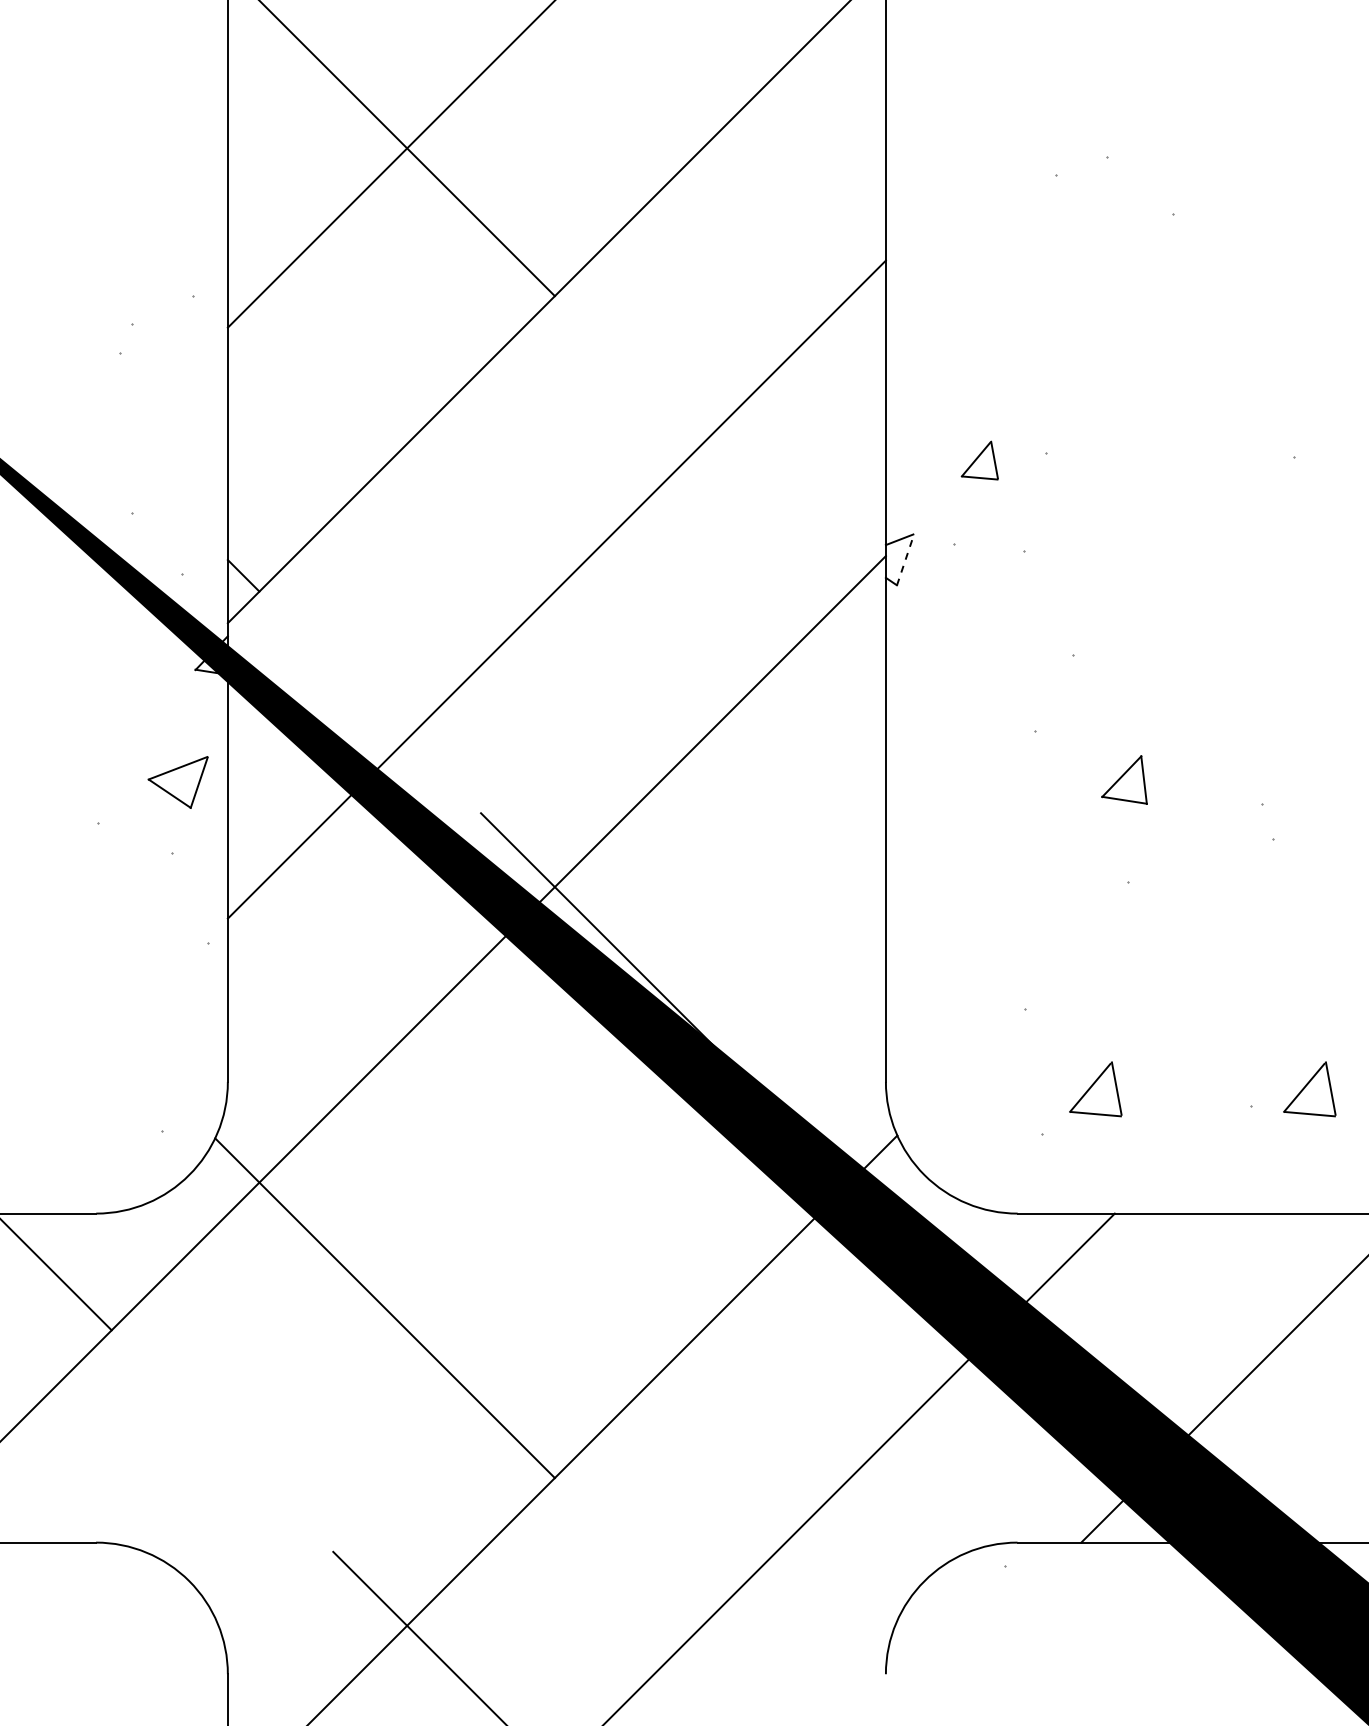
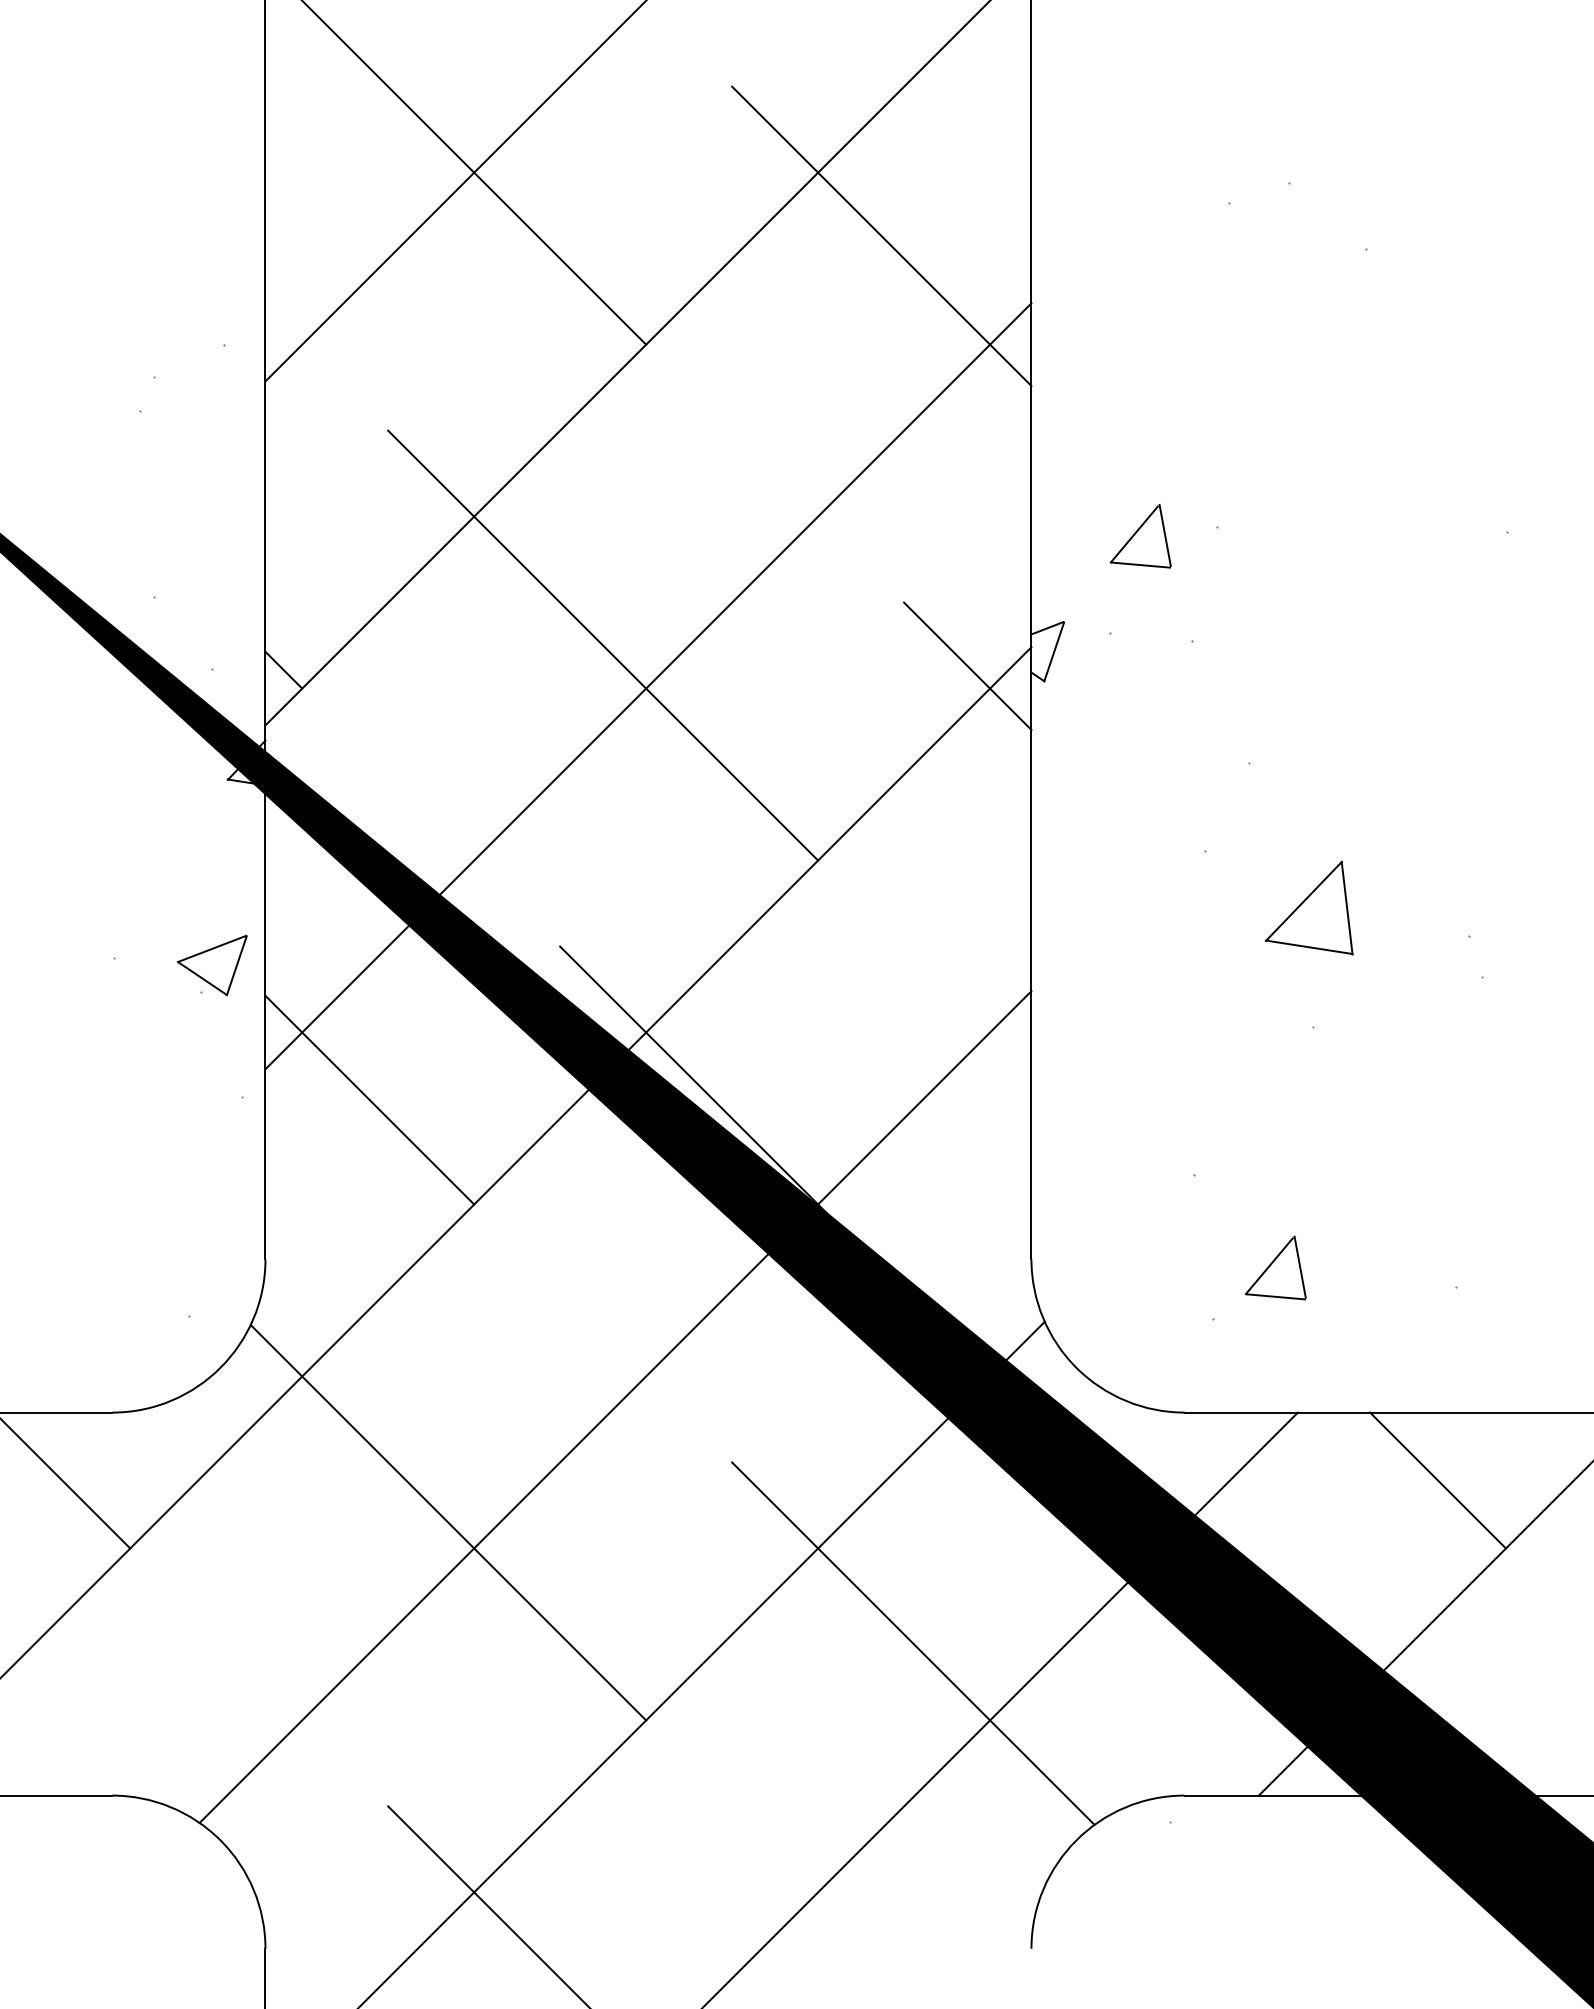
line: (756, 202) -> (880, 235), added
part: (979, 460) -> (1140, 535), size x1.43
line: (517, 554) -> (602, 645), added
line: (905, 560) -> (1054, 652), dashed -> solid
line: (830, 572) -> (966, 666), added
part: (1124, 779) -> (1309, 907), size x1.67
part: (177, 782) -> (211, 965), moved
line: (317, 944) -> (369, 1099), added
part: (1309, 1089) -> (1524, 1268), removed
line: (528, 1208) -> (615, 1406), added
line: (1234, 1271) -> (1437, 1479), added
line: (784, 1411) -> (913, 1642), added

